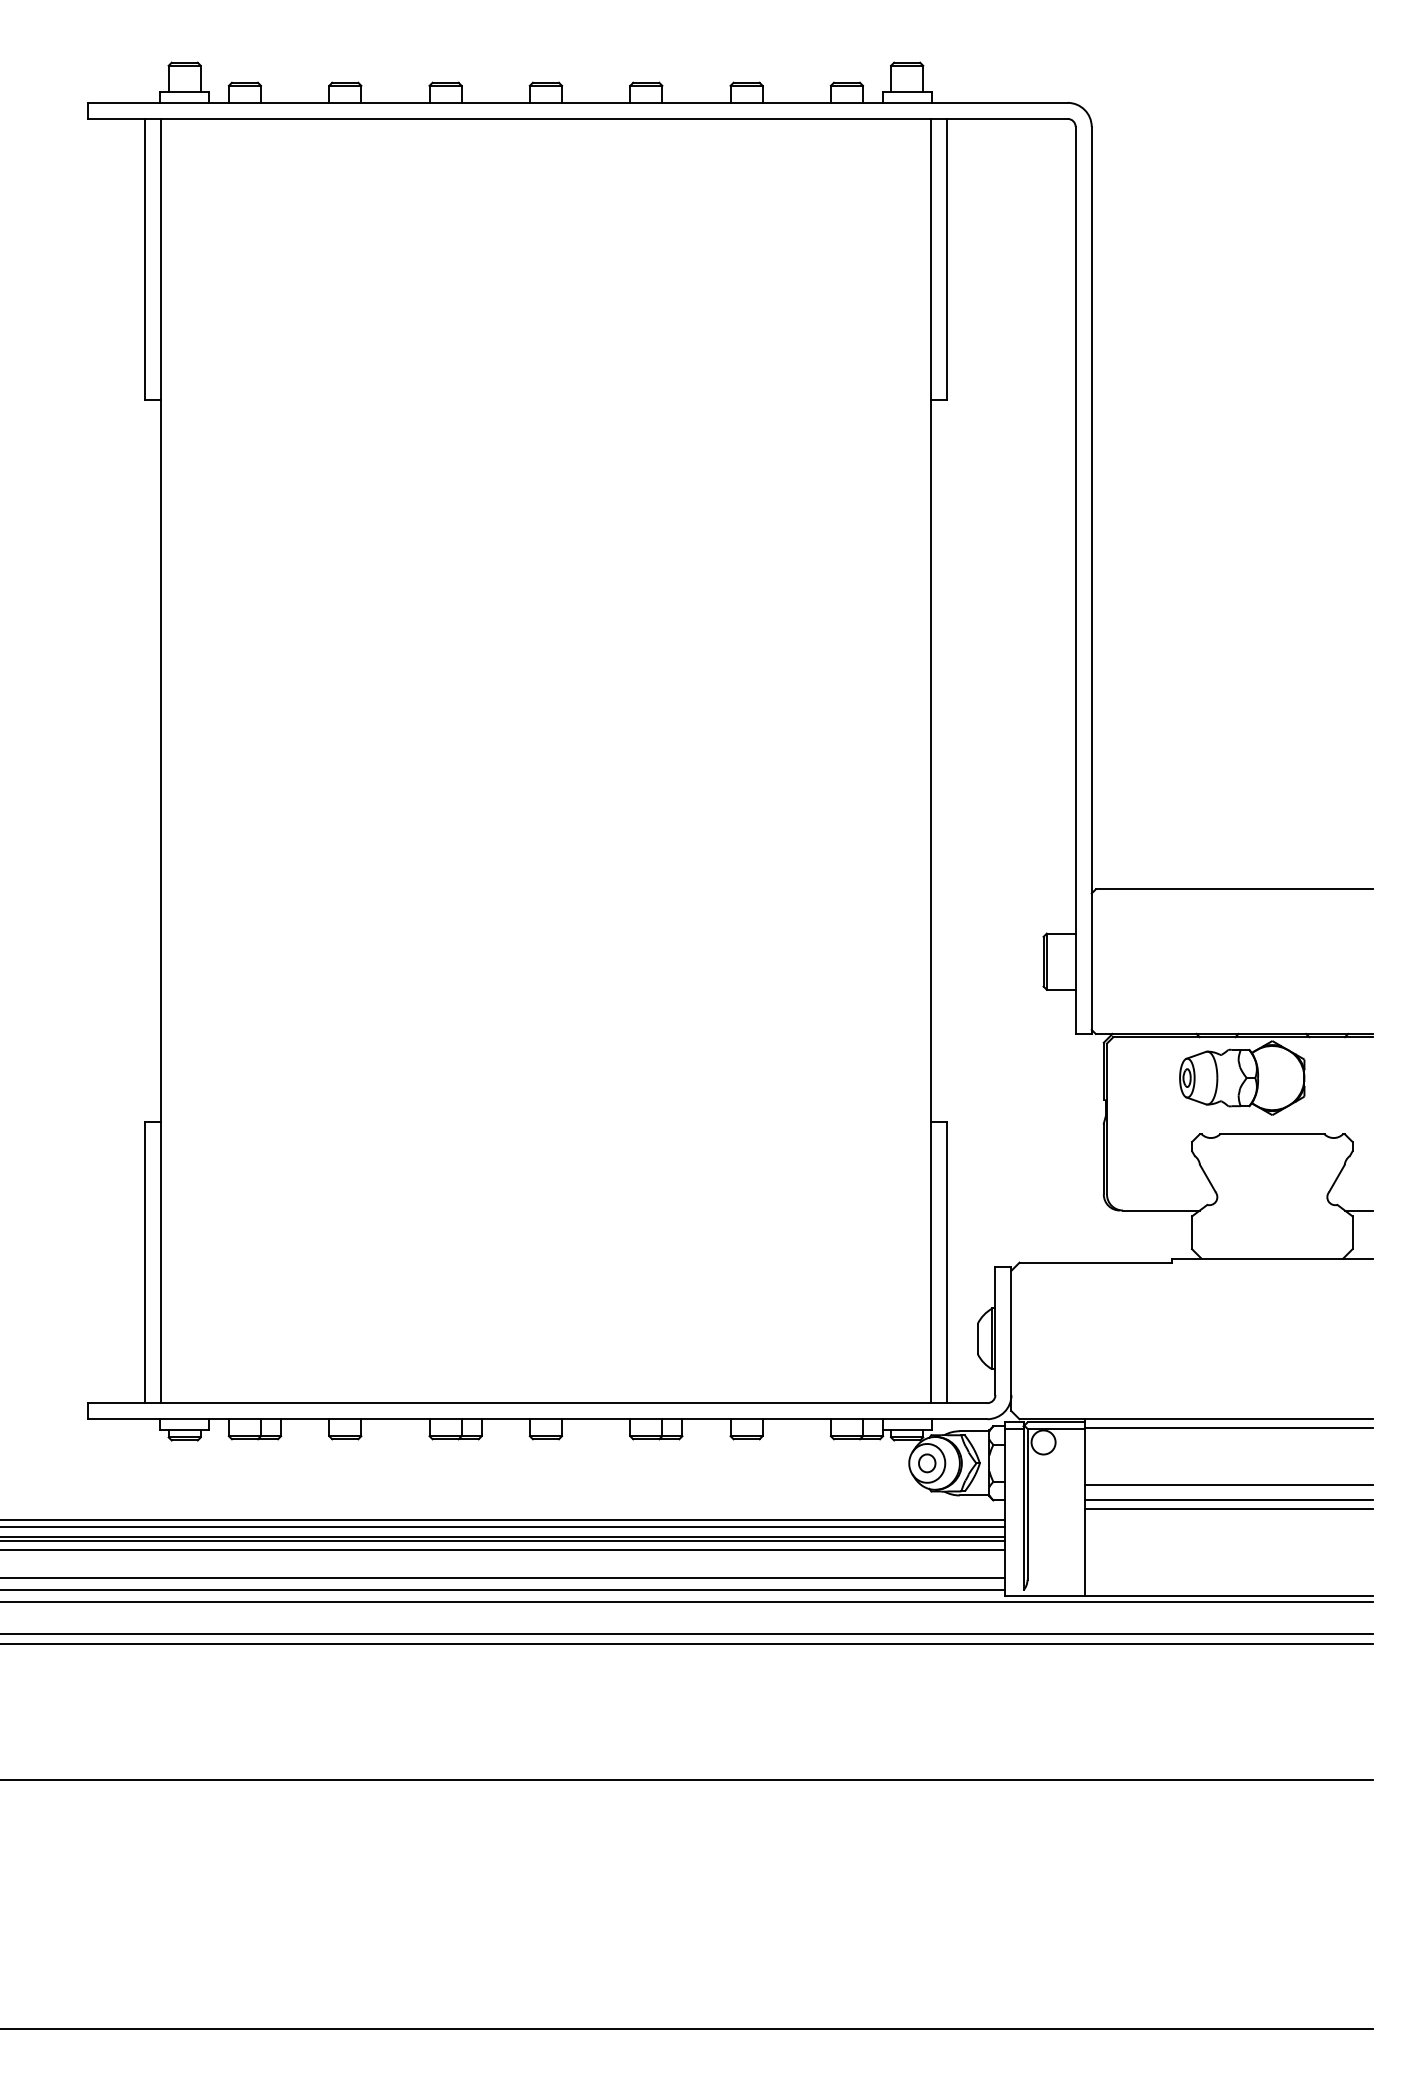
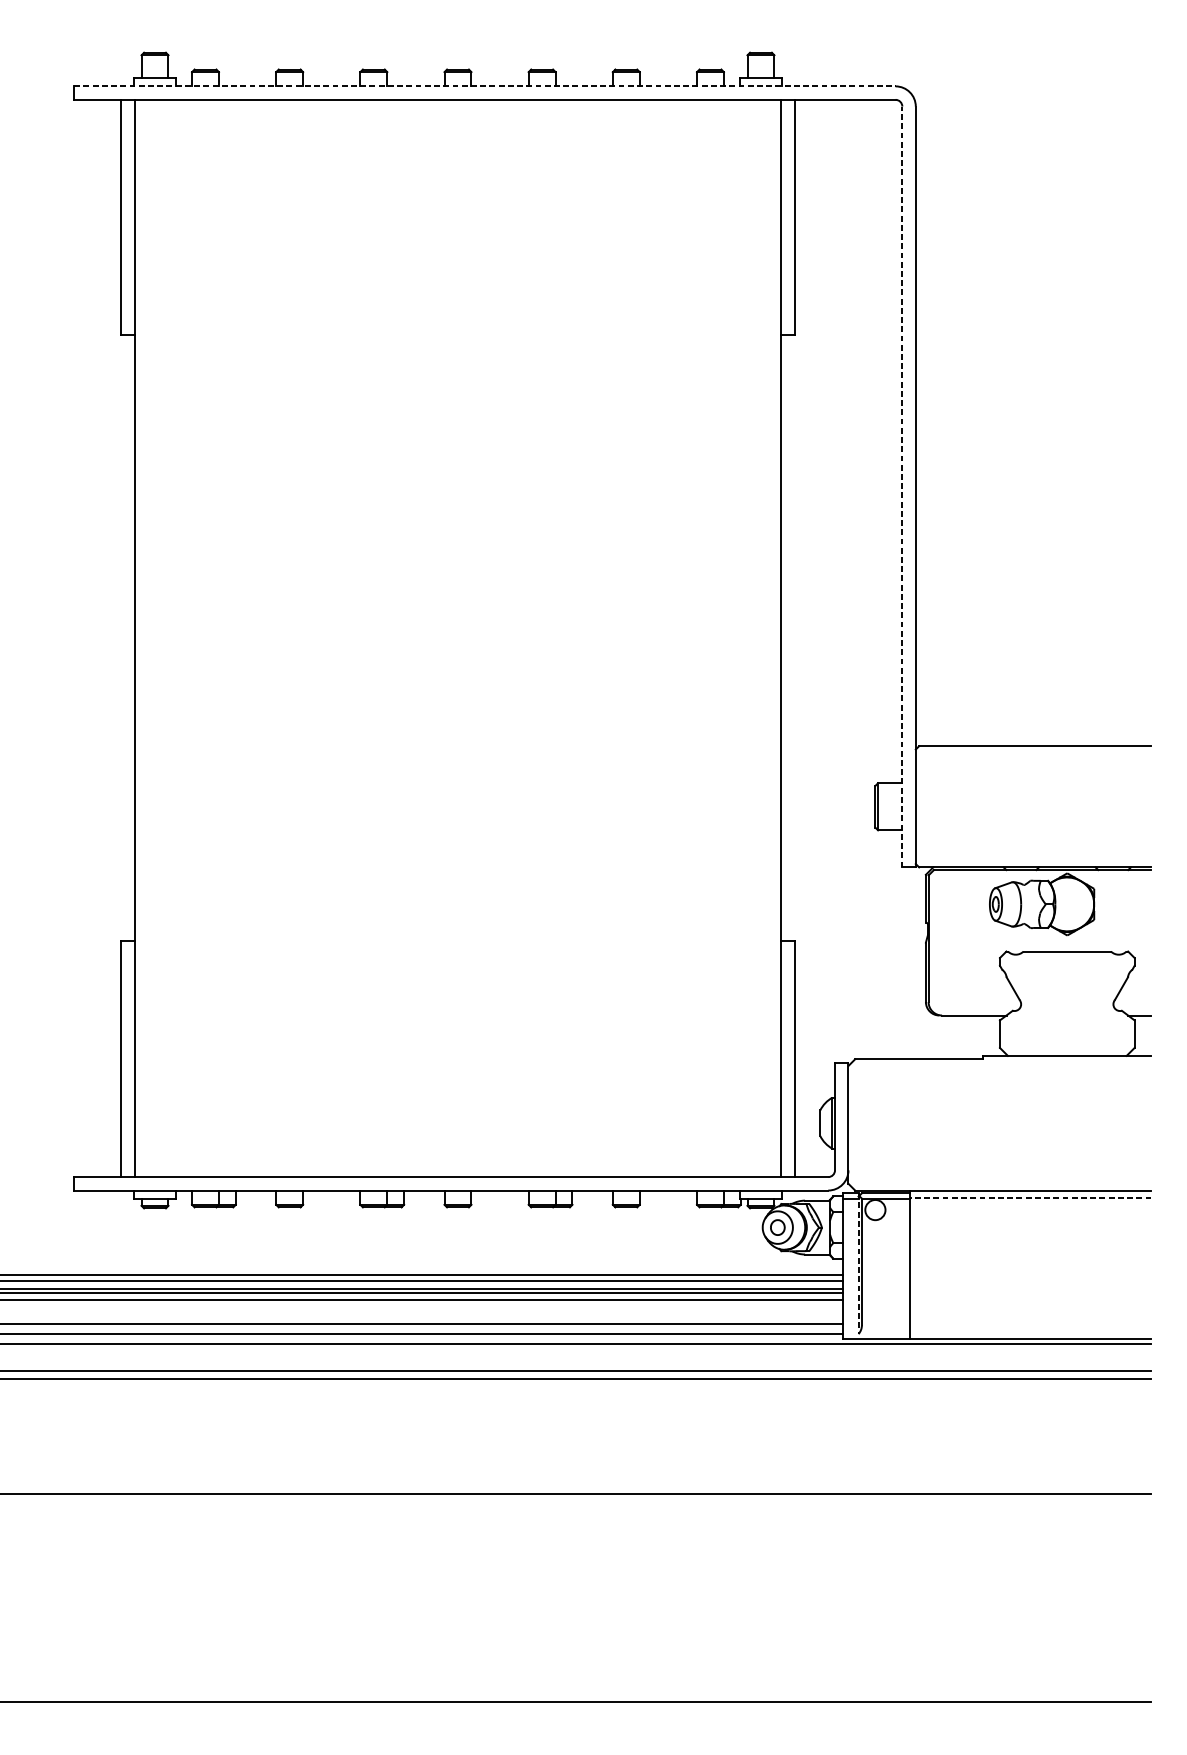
line: (578, 102) -> (485, 86), solid -> dashed
line: (1075, 580) -> (902, 487), solid -> dashed
line: (1229, 1428) -> (1031, 1198), solid -> dashed
line: (1228, 1485) -> (1030, 1246), removed
line: (1228, 1499) -> (1030, 1257), removed
line: (1023, 1506) -> (858, 1263), solid -> dashed
line: (1228, 1508) -> (1030, 1265), removed

